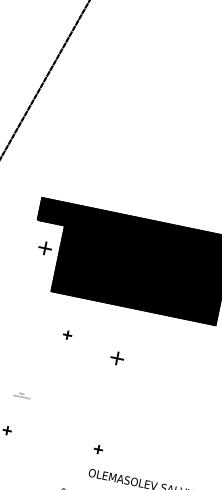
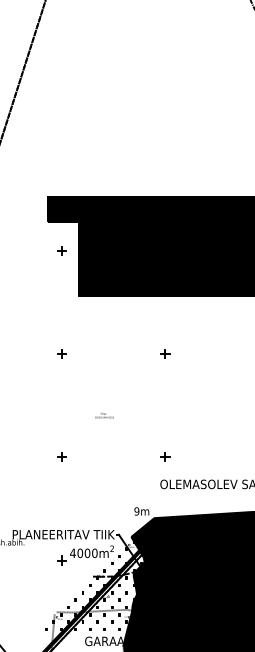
part: (44, 247) -> (61, 250), size x0.62
part: (67, 334) -> (61, 353), moved
part: (117, 357) -> (165, 353), size x0.62
text: (22, 395) -> (104, 415), moved

